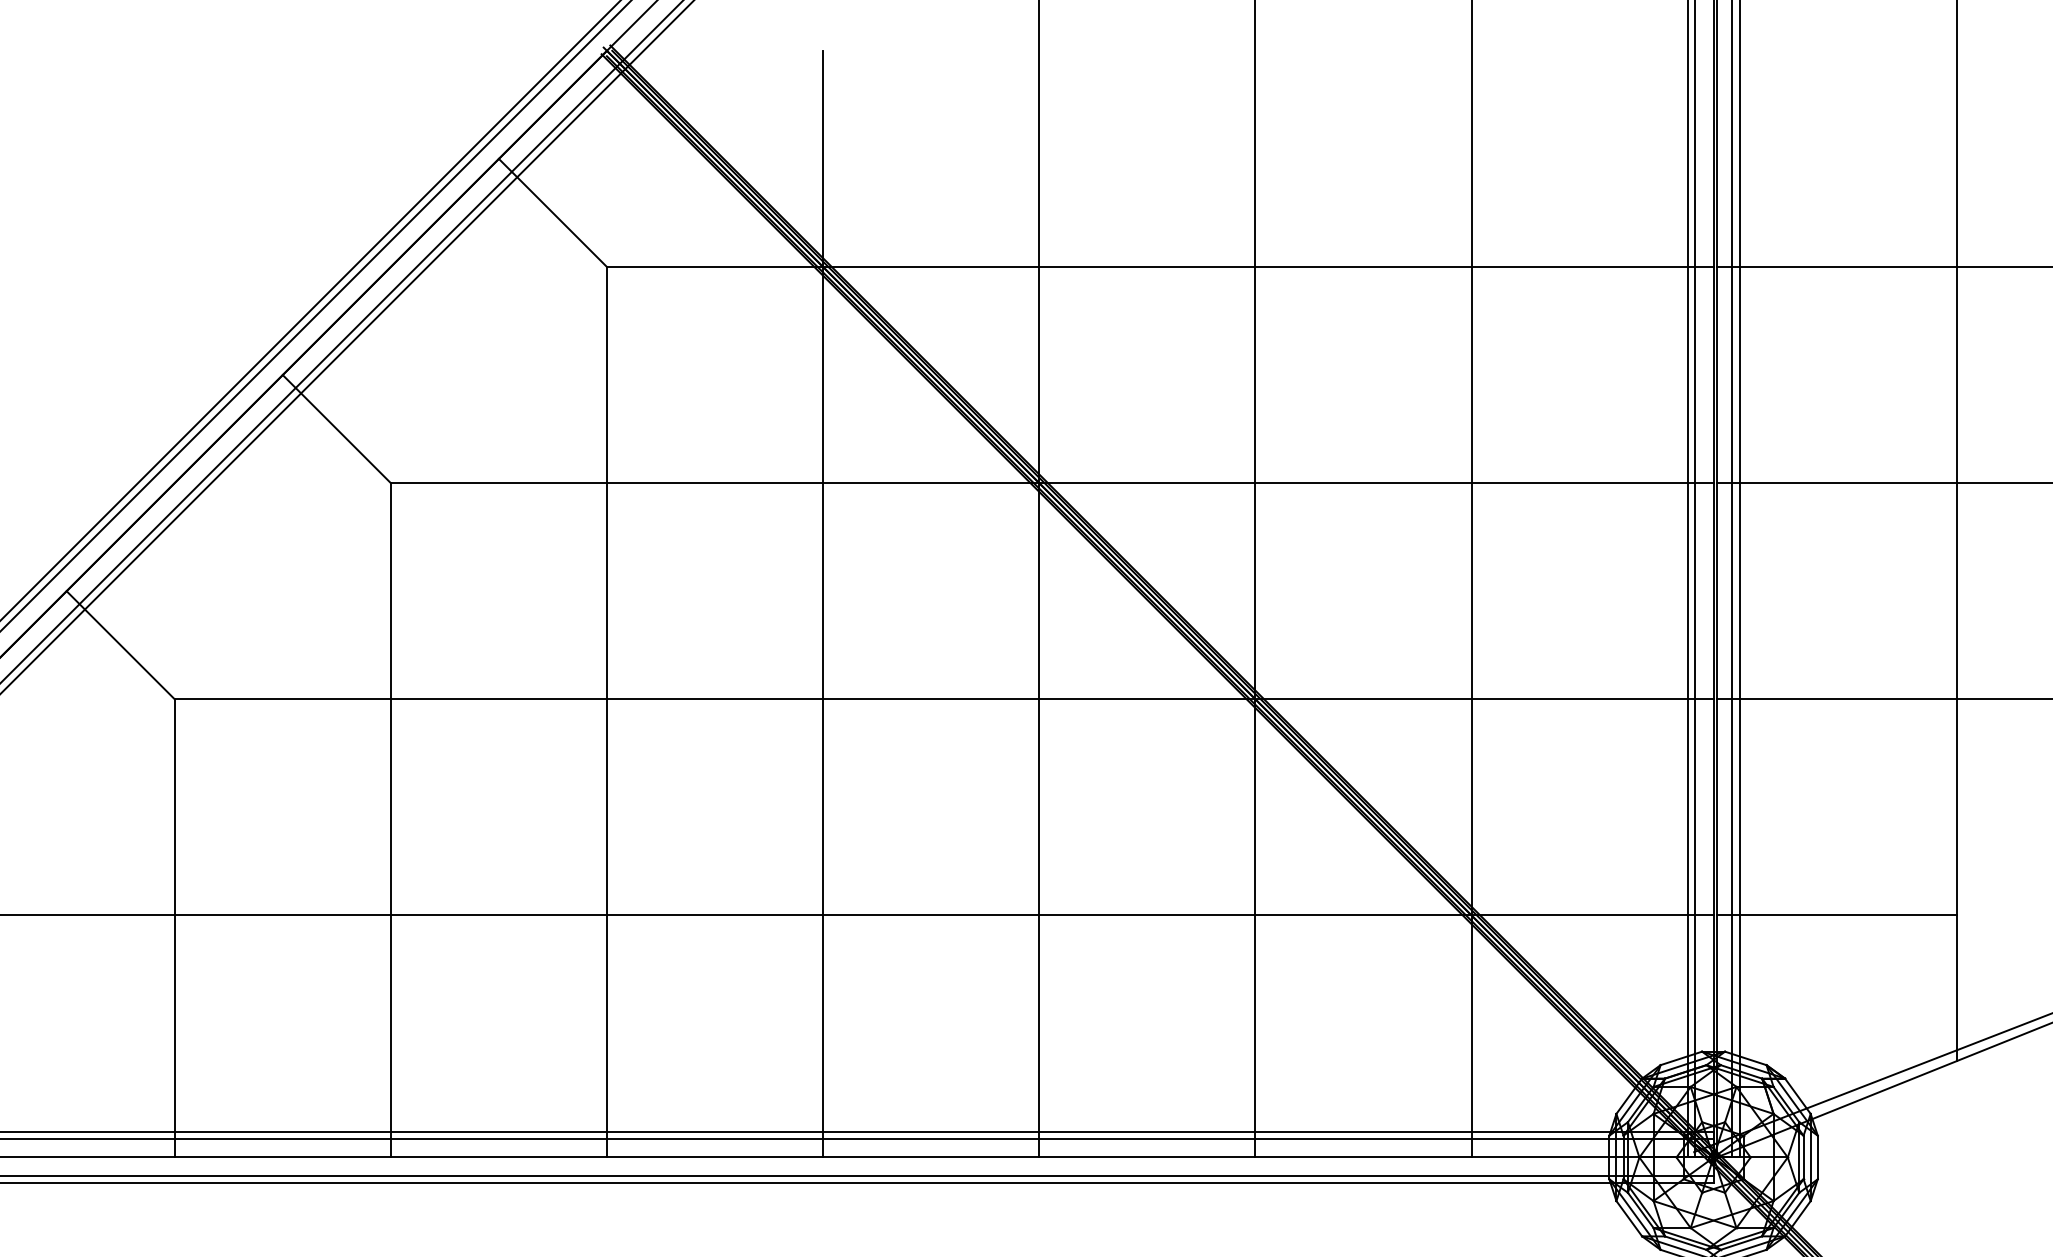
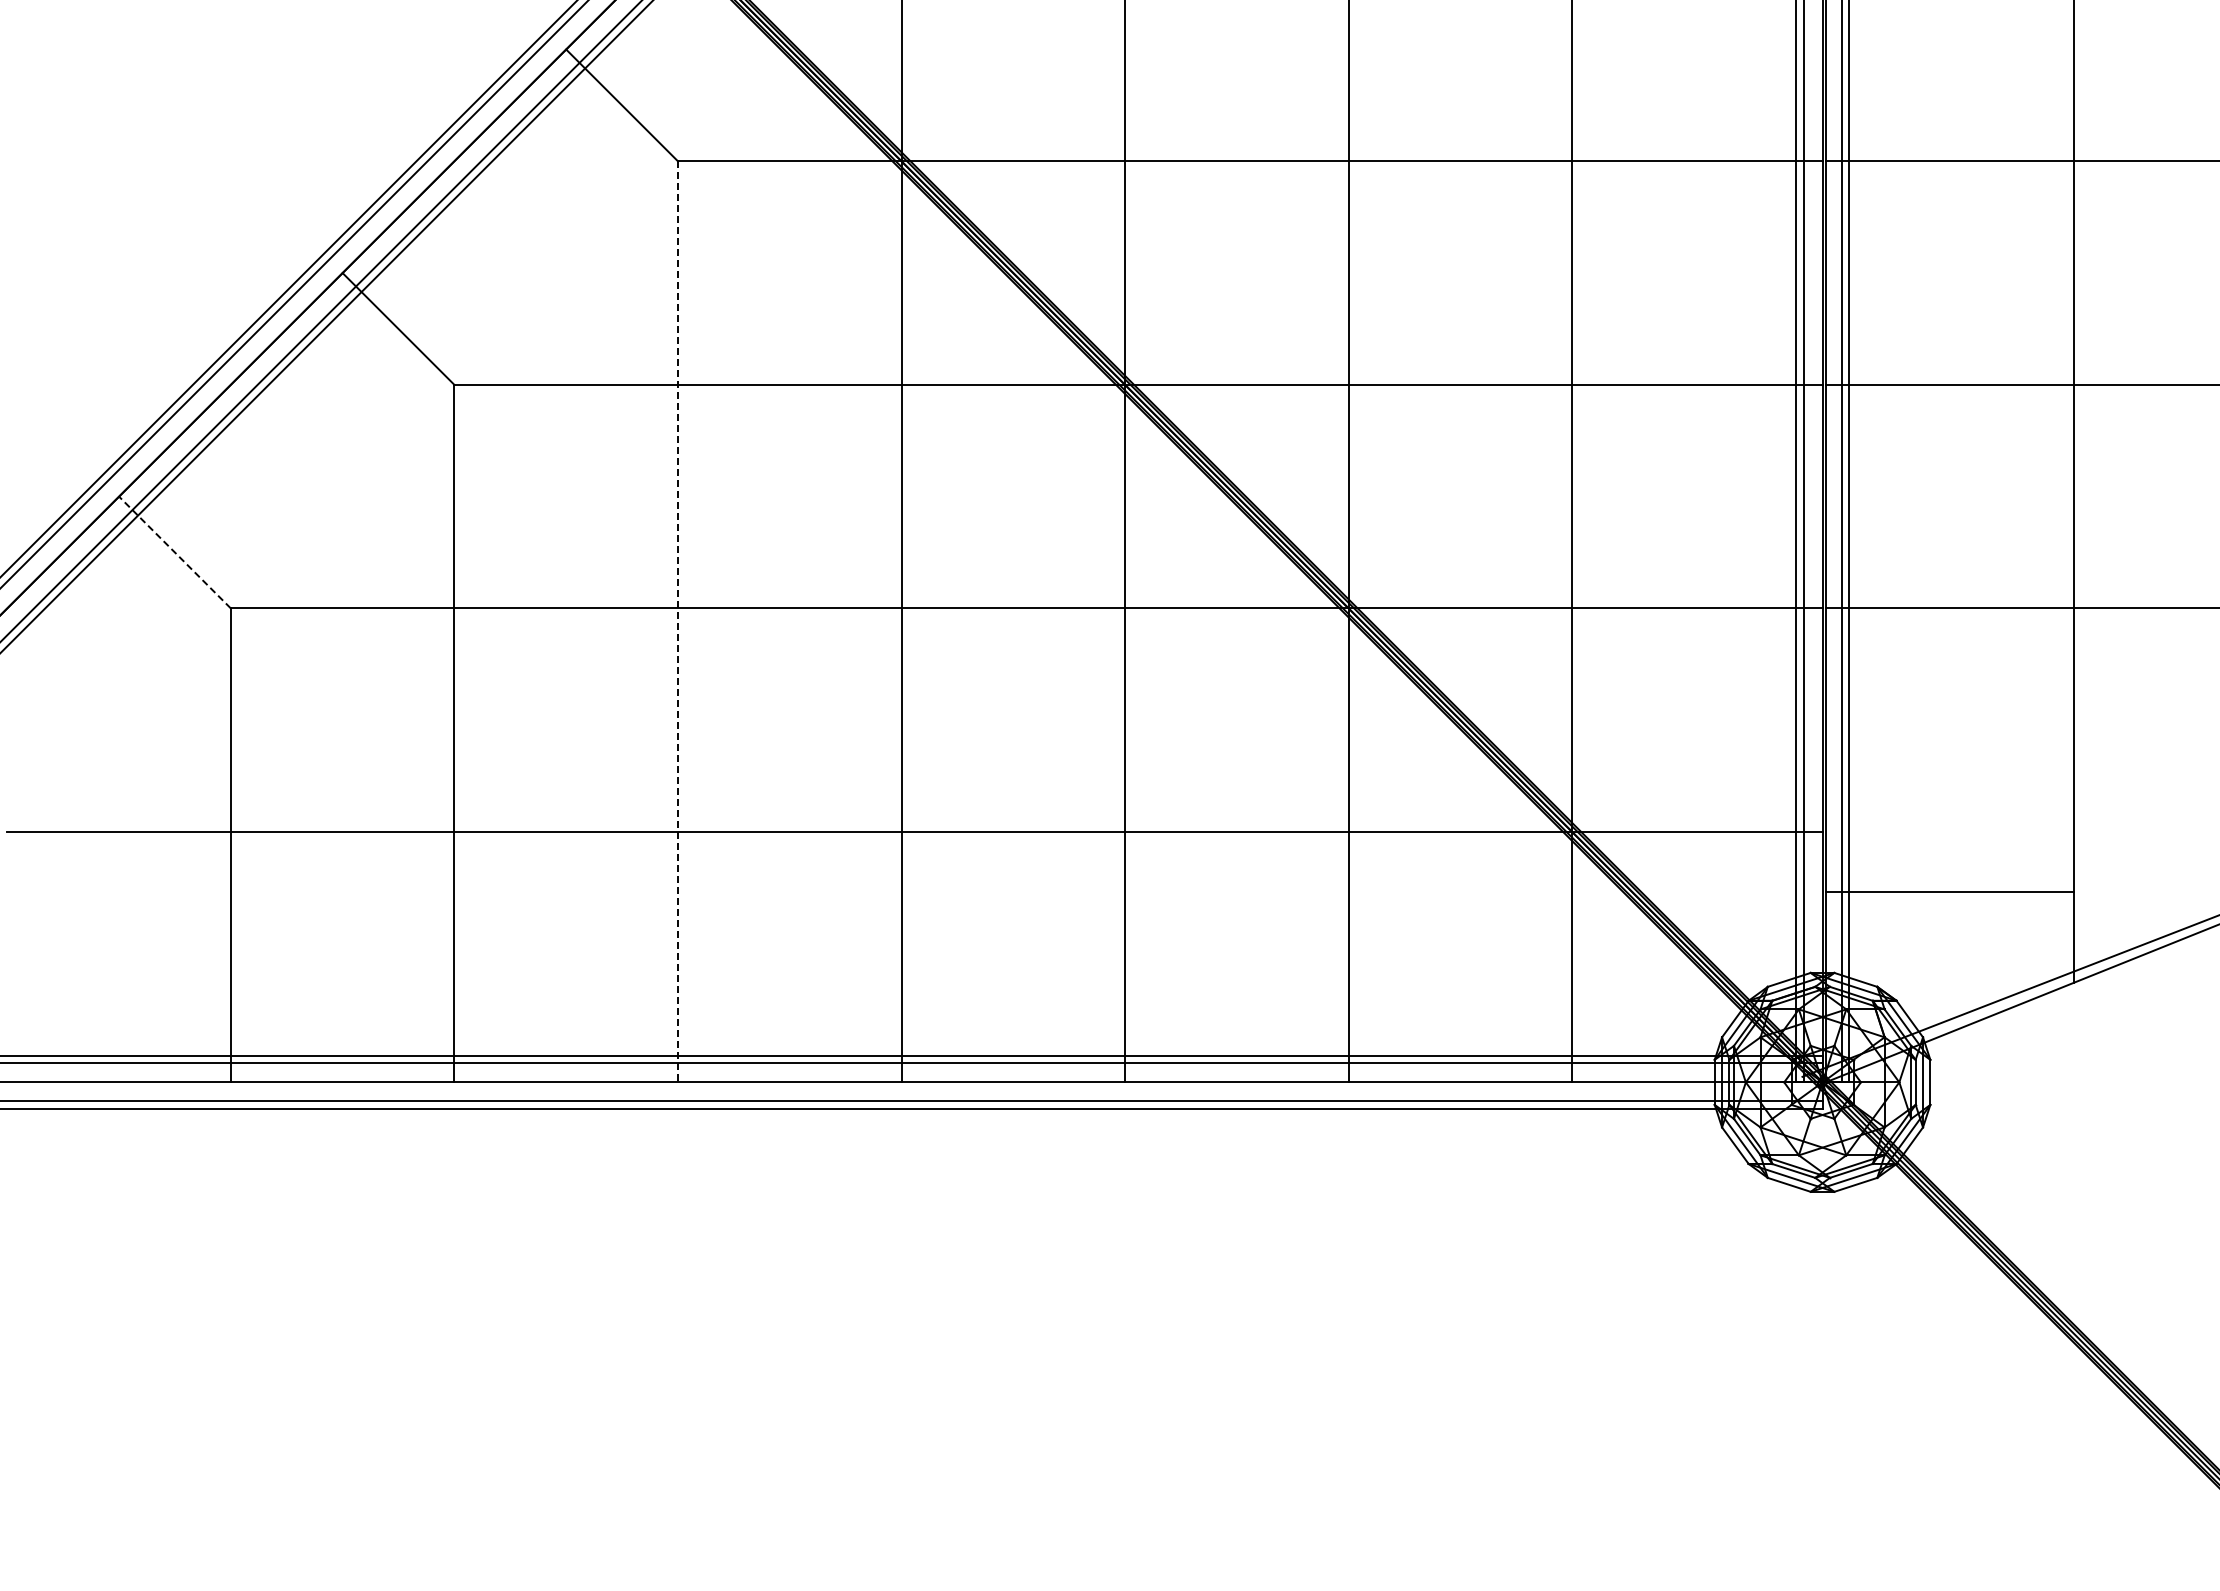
line: (120, 645) -> (174, 552), solid -> dashed
line: (606, 711) -> (677, 621), solid -> dashed
line: (1836, 914) -> (1949, 891), moved

